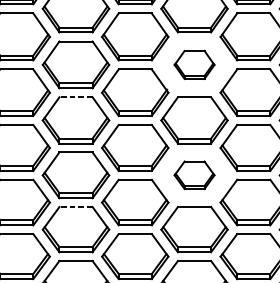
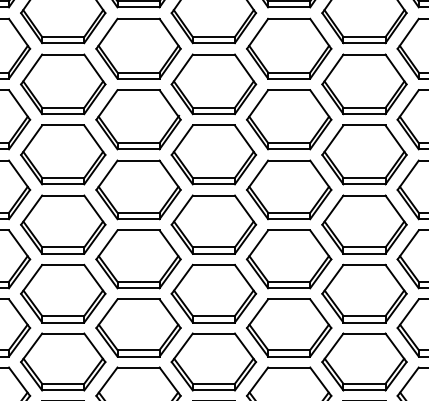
part: (194, 65) -> (213, 84), size x1.67
line: (75, 97) -> (62, 125), dashed -> solid
part: (194, 175) -> (213, 224), size x1.67
line: (75, 206) -> (62, 264), dashed -> solid

